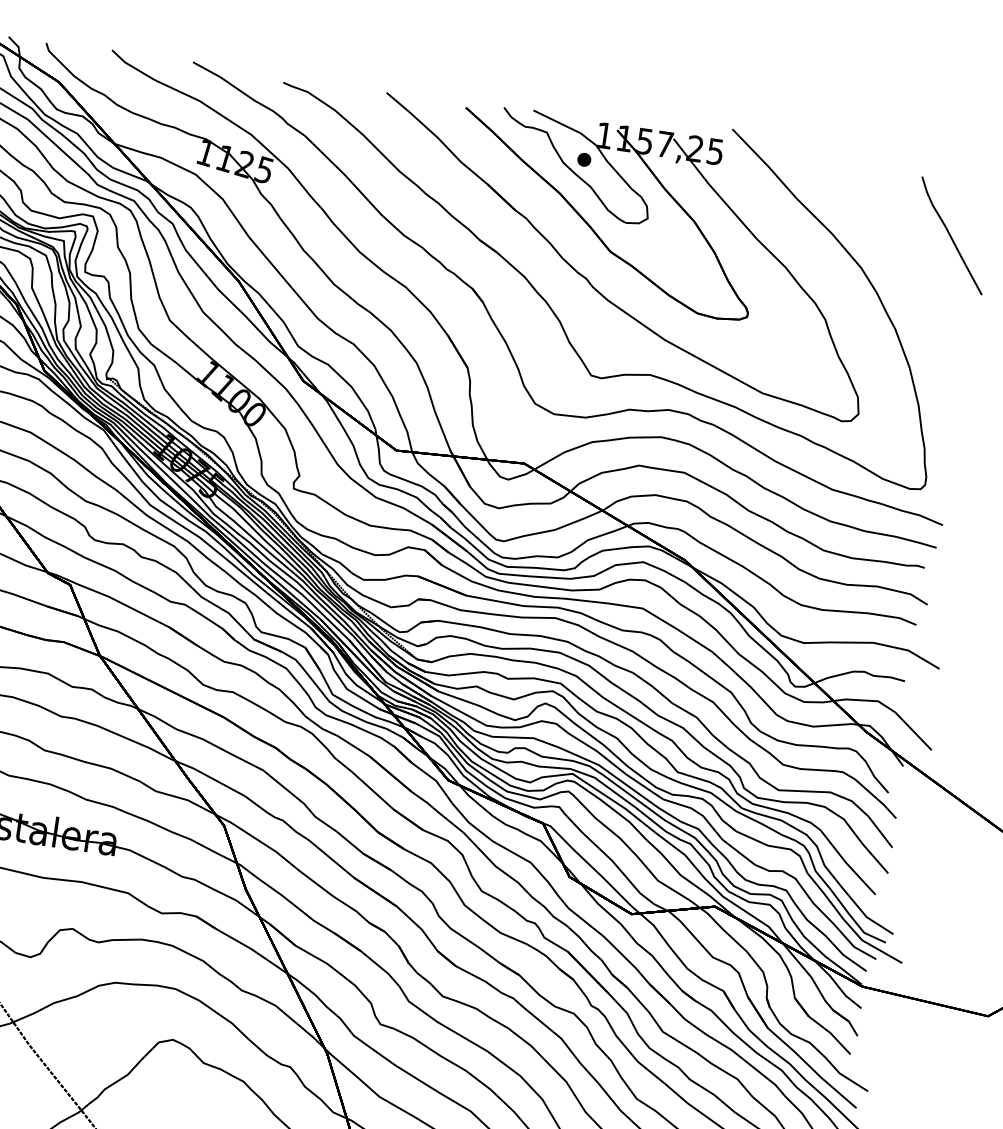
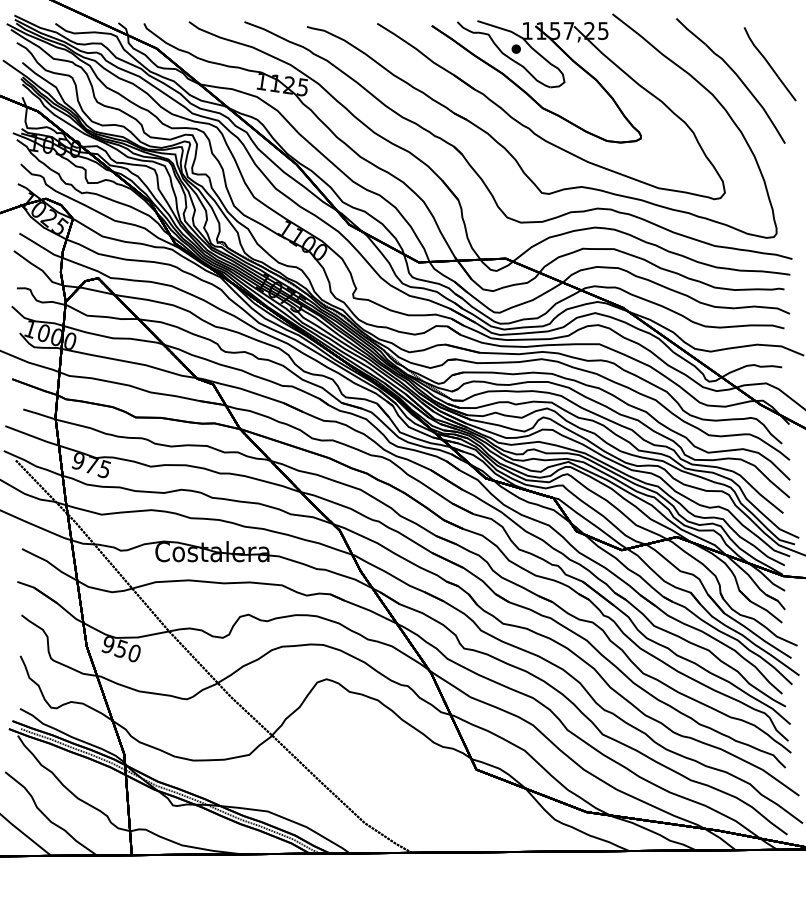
part: (900, 246) -> (736, 76), added

